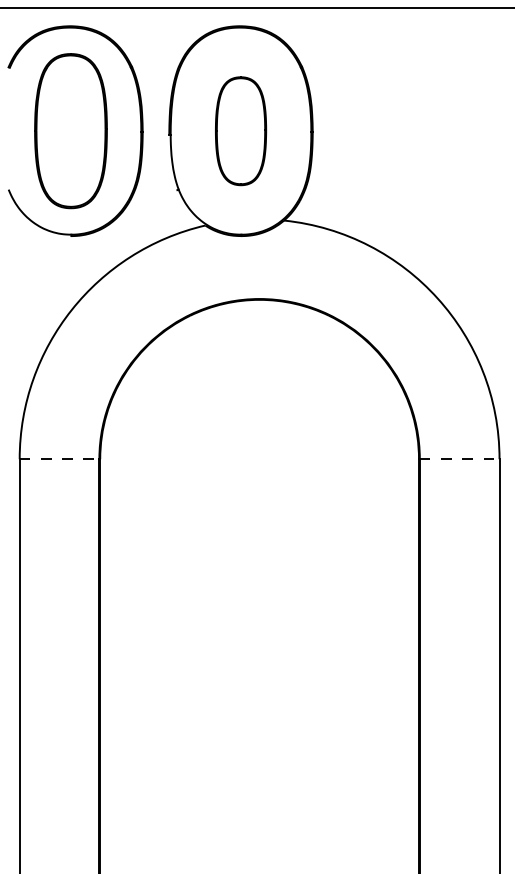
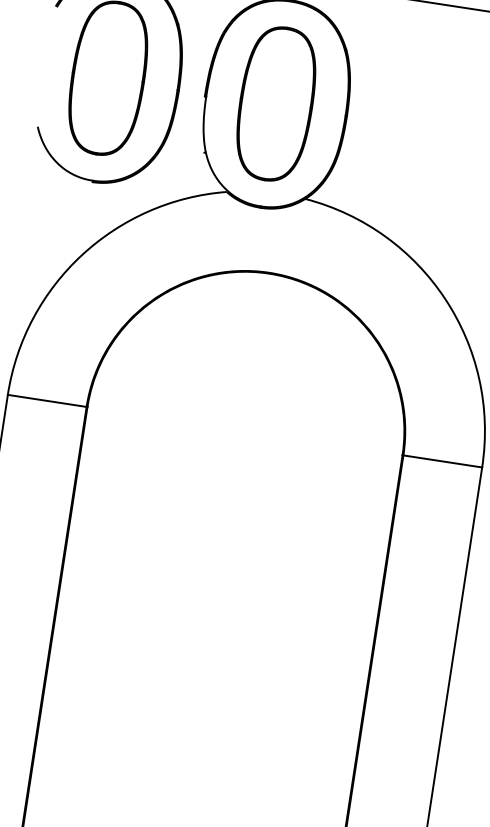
part: (240, 131) -> (275, 104), size x1.43
line: (59, 459) -> (47, 401), dashed -> solid
line: (459, 459) -> (442, 461), dashed -> solid

